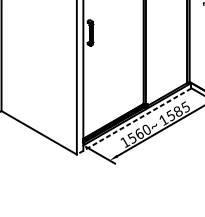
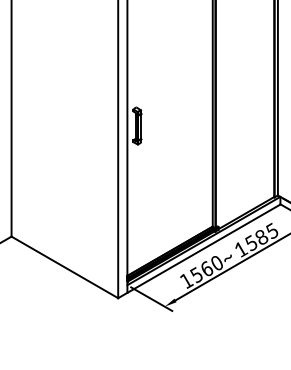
line: (134, 121) -> (199, 251), dashed -> solid

